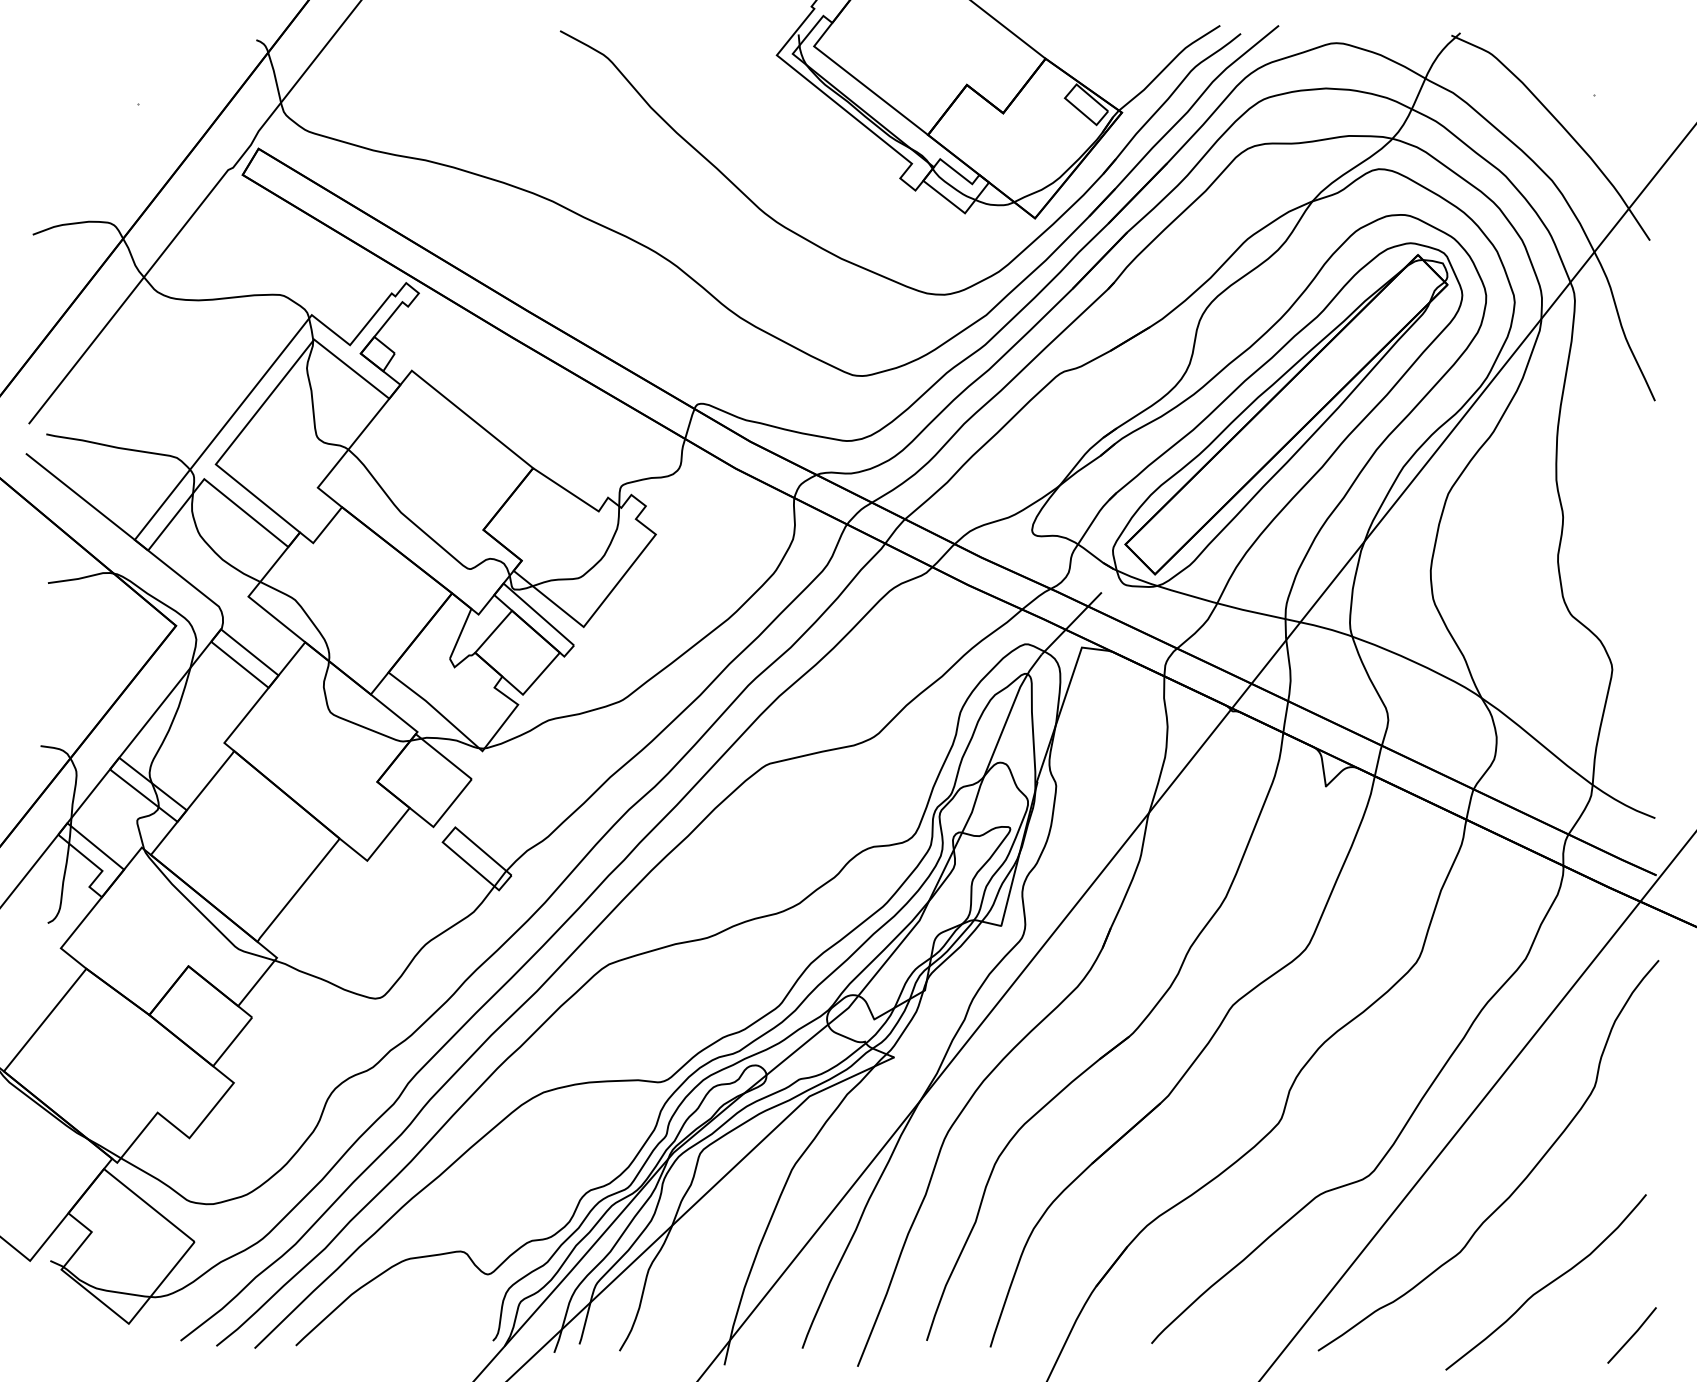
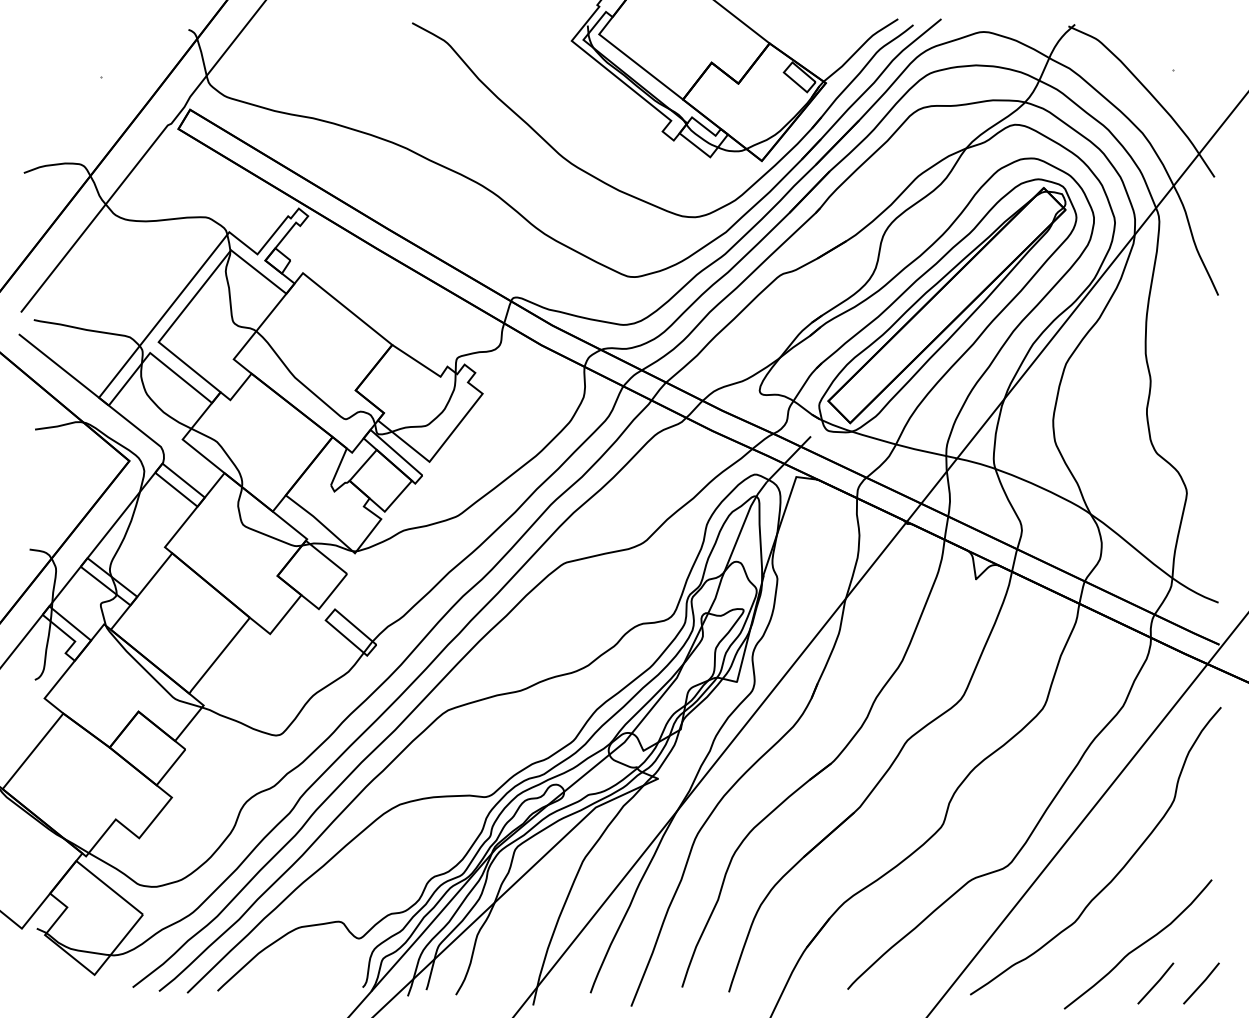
line: (1569, 1335) -> (1155, 983), added

